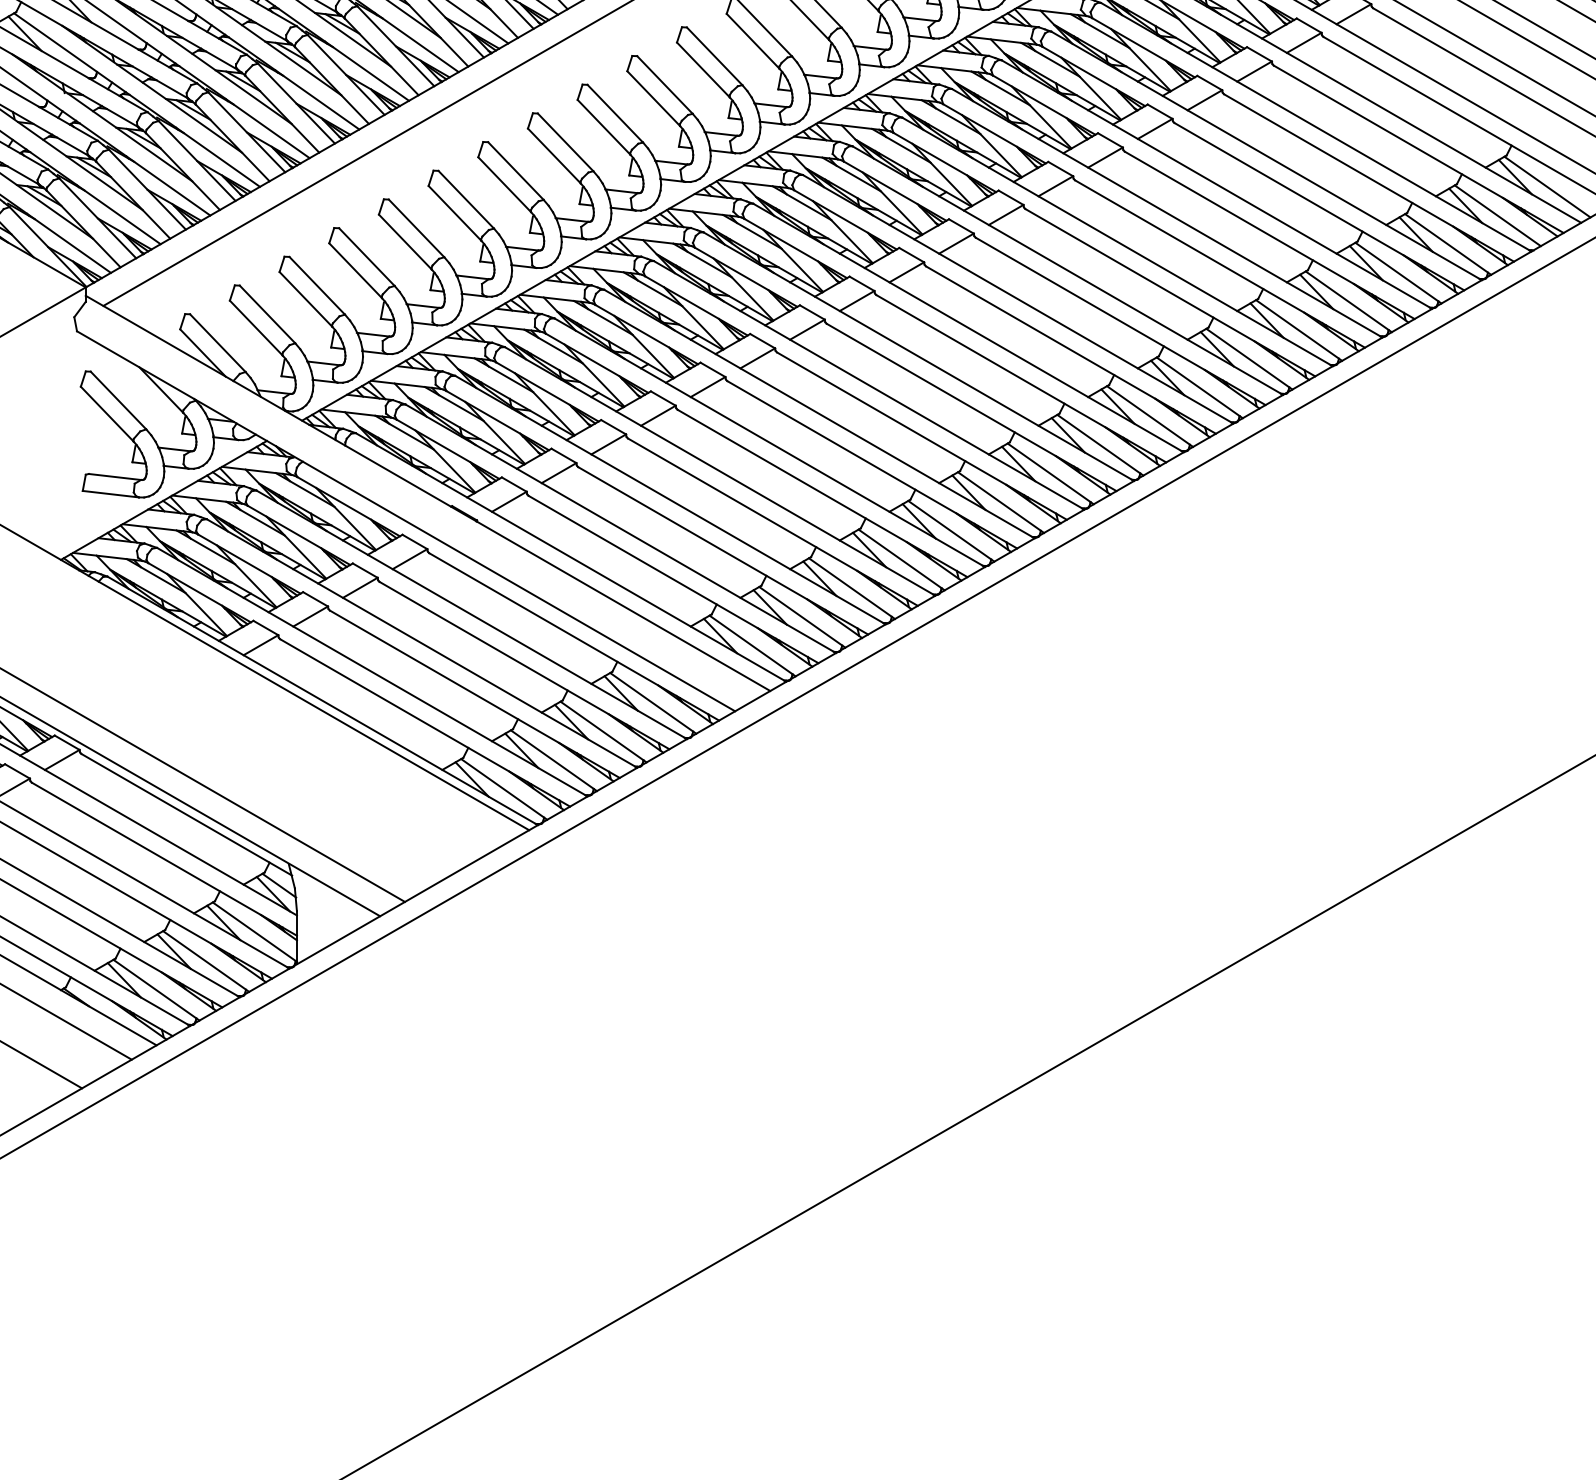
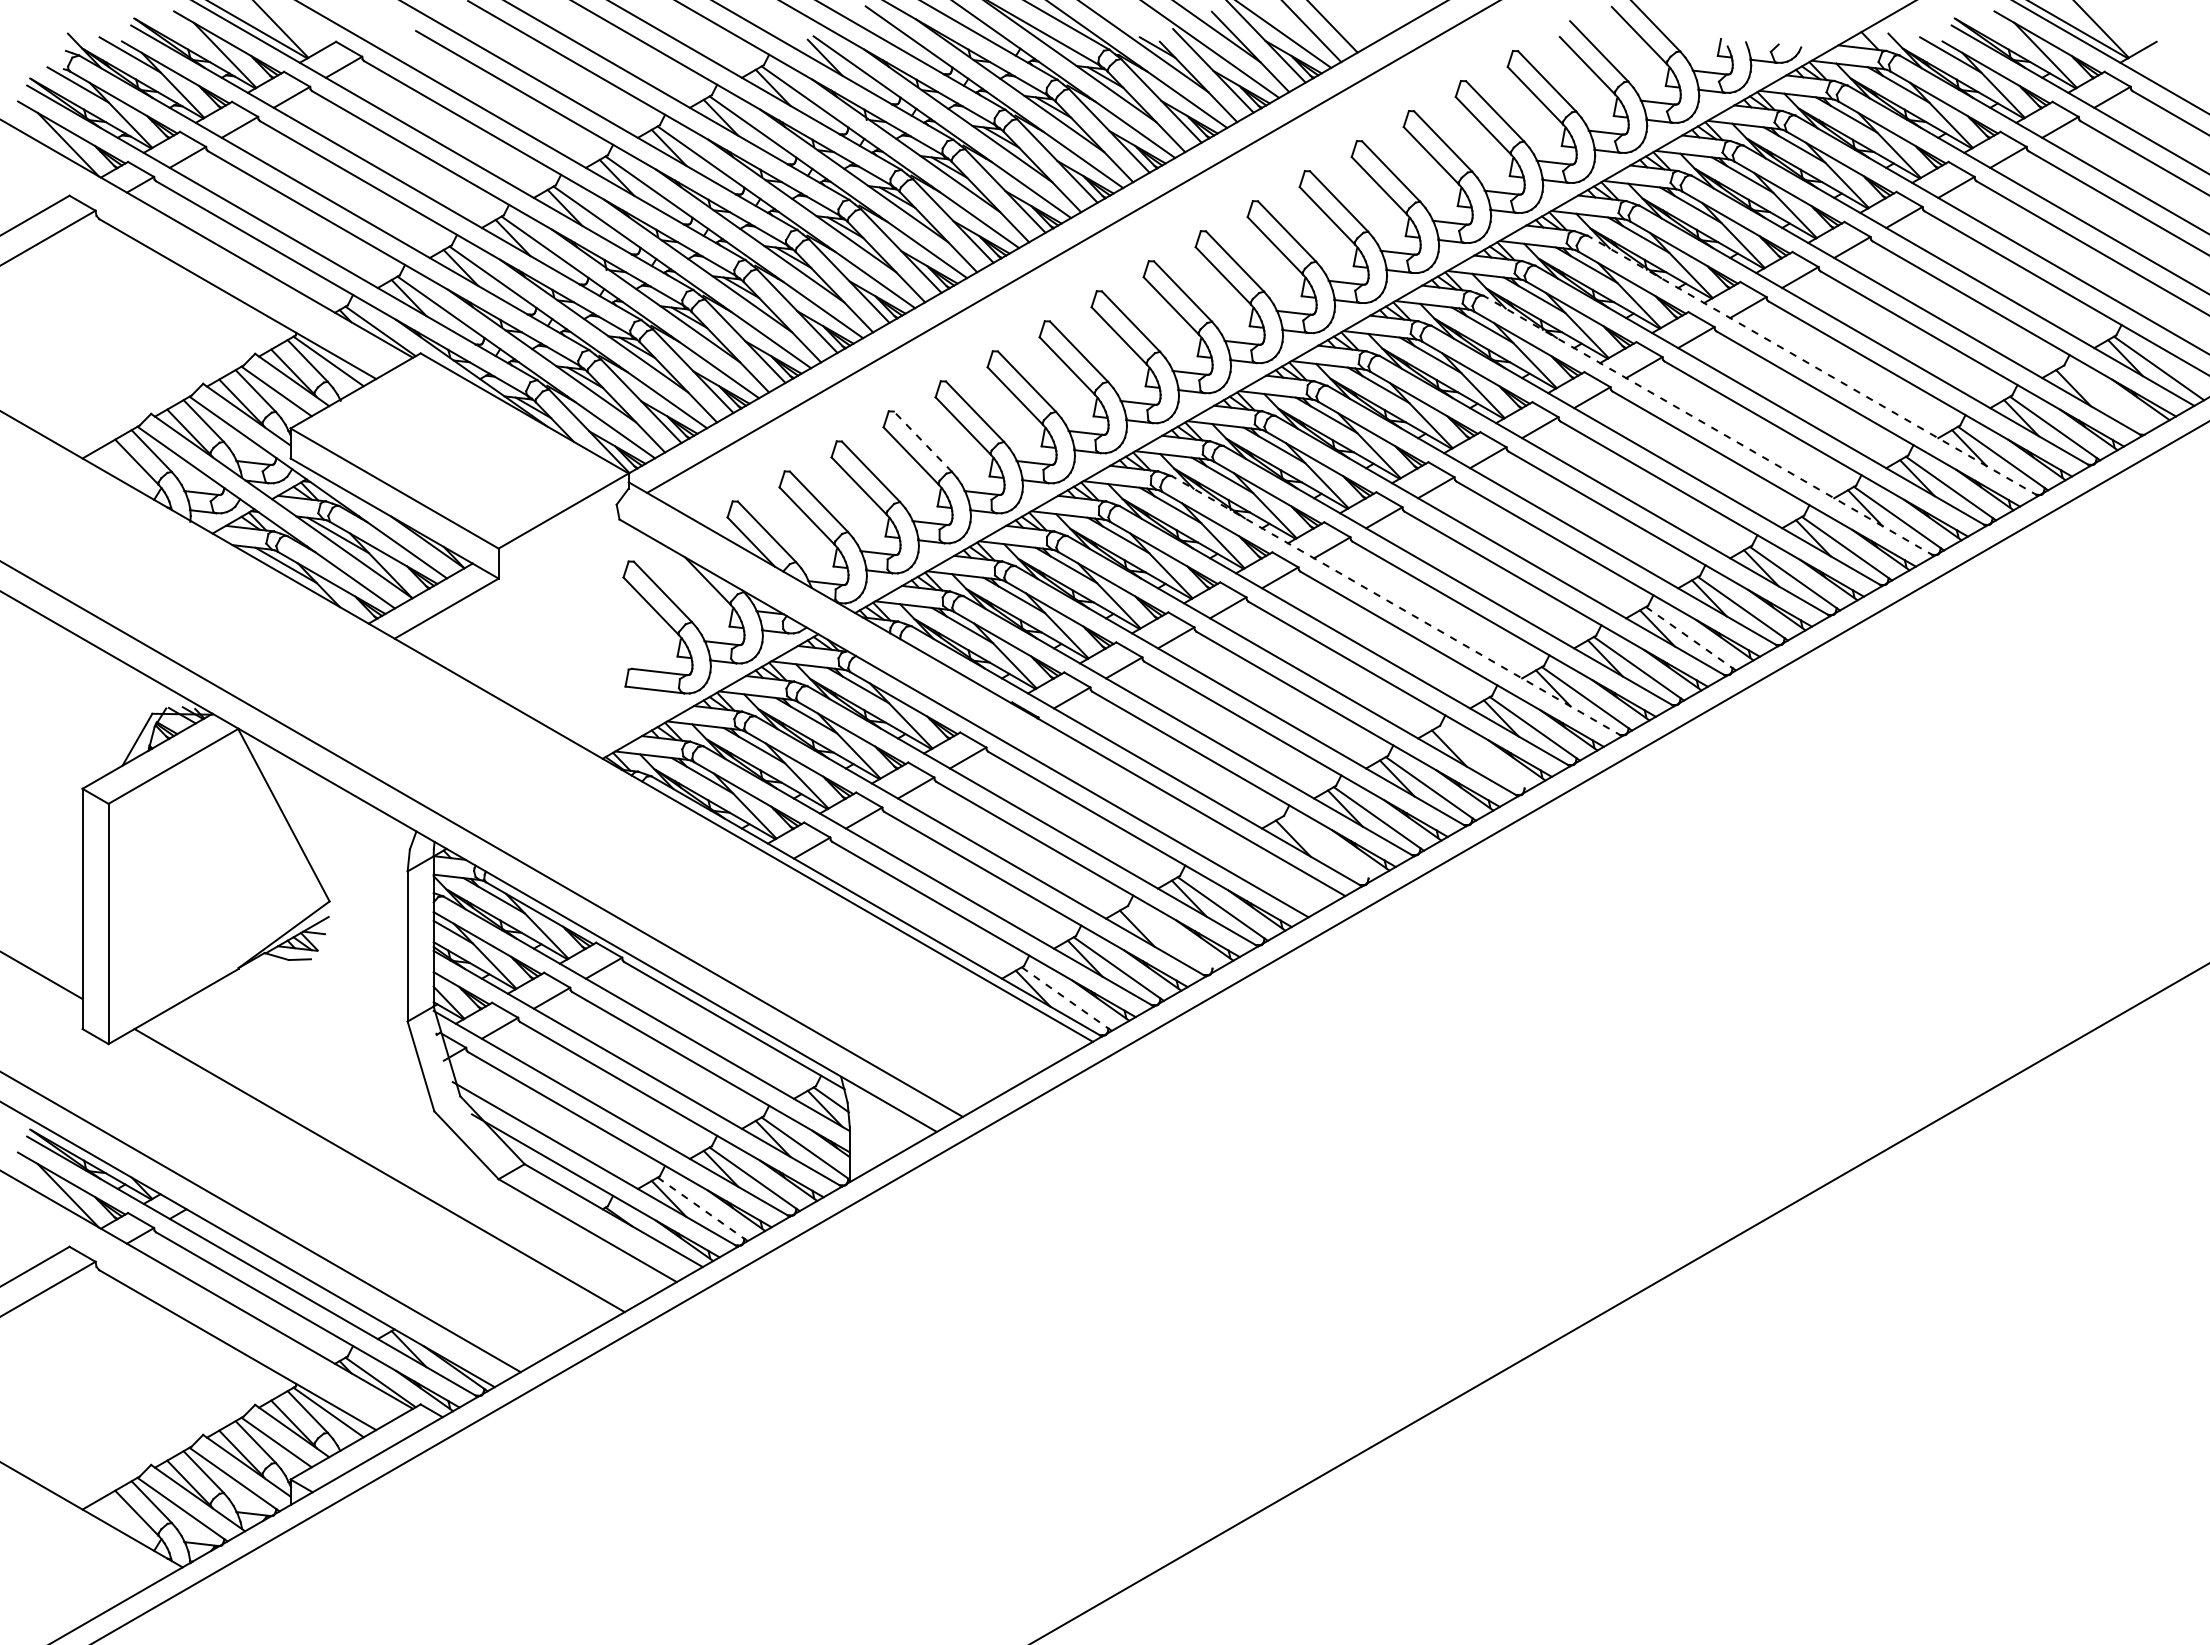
line: (1216, 184) -> (1812, 365), solid -> dashed
line: (1498, 215) -> (2107, 398), removed
line: (1117, 241) -> (1708, 425), solid -> dashed
line: (367, 256) -> (923, 441), solid -> dashed
line: (819, 413) -> (1396, 605), solid -> dashed
line: (1100, 445) -> (1691, 639), solid -> dashed
line: (901, 559) -> (1482, 758), removed
line: (752, 645) -> (1326, 848), removed
line: (603, 731) -> (1170, 938), removed
line: (504, 789) -> (1067, 999), solid -> dashed
line: (157, 990) -> (703, 1209), solid -> dashed

